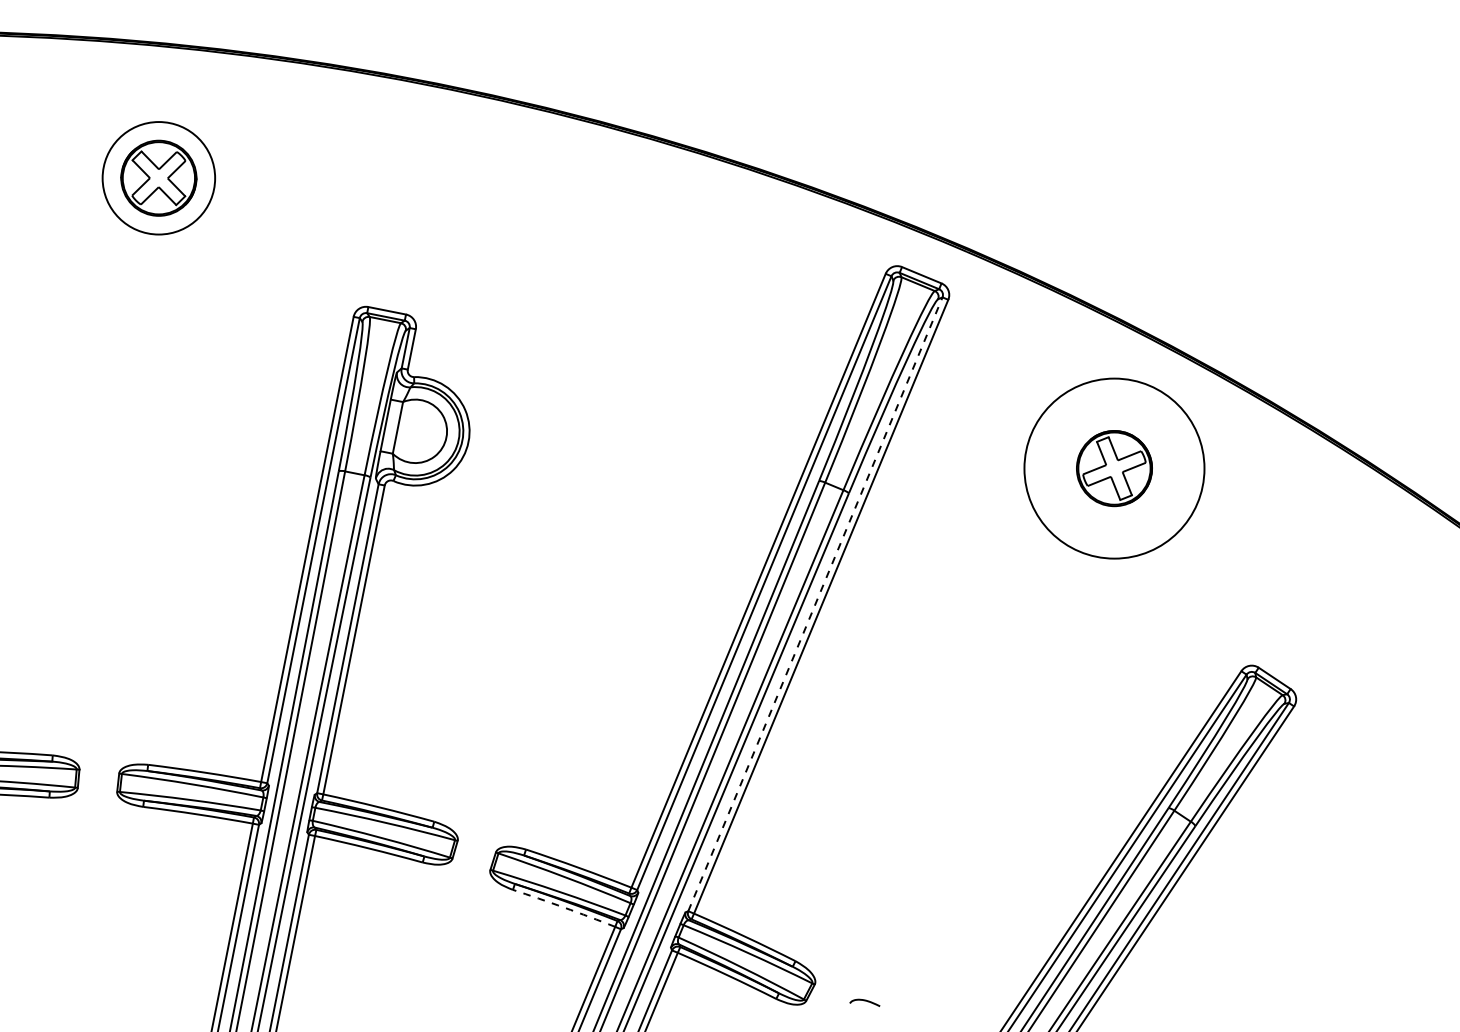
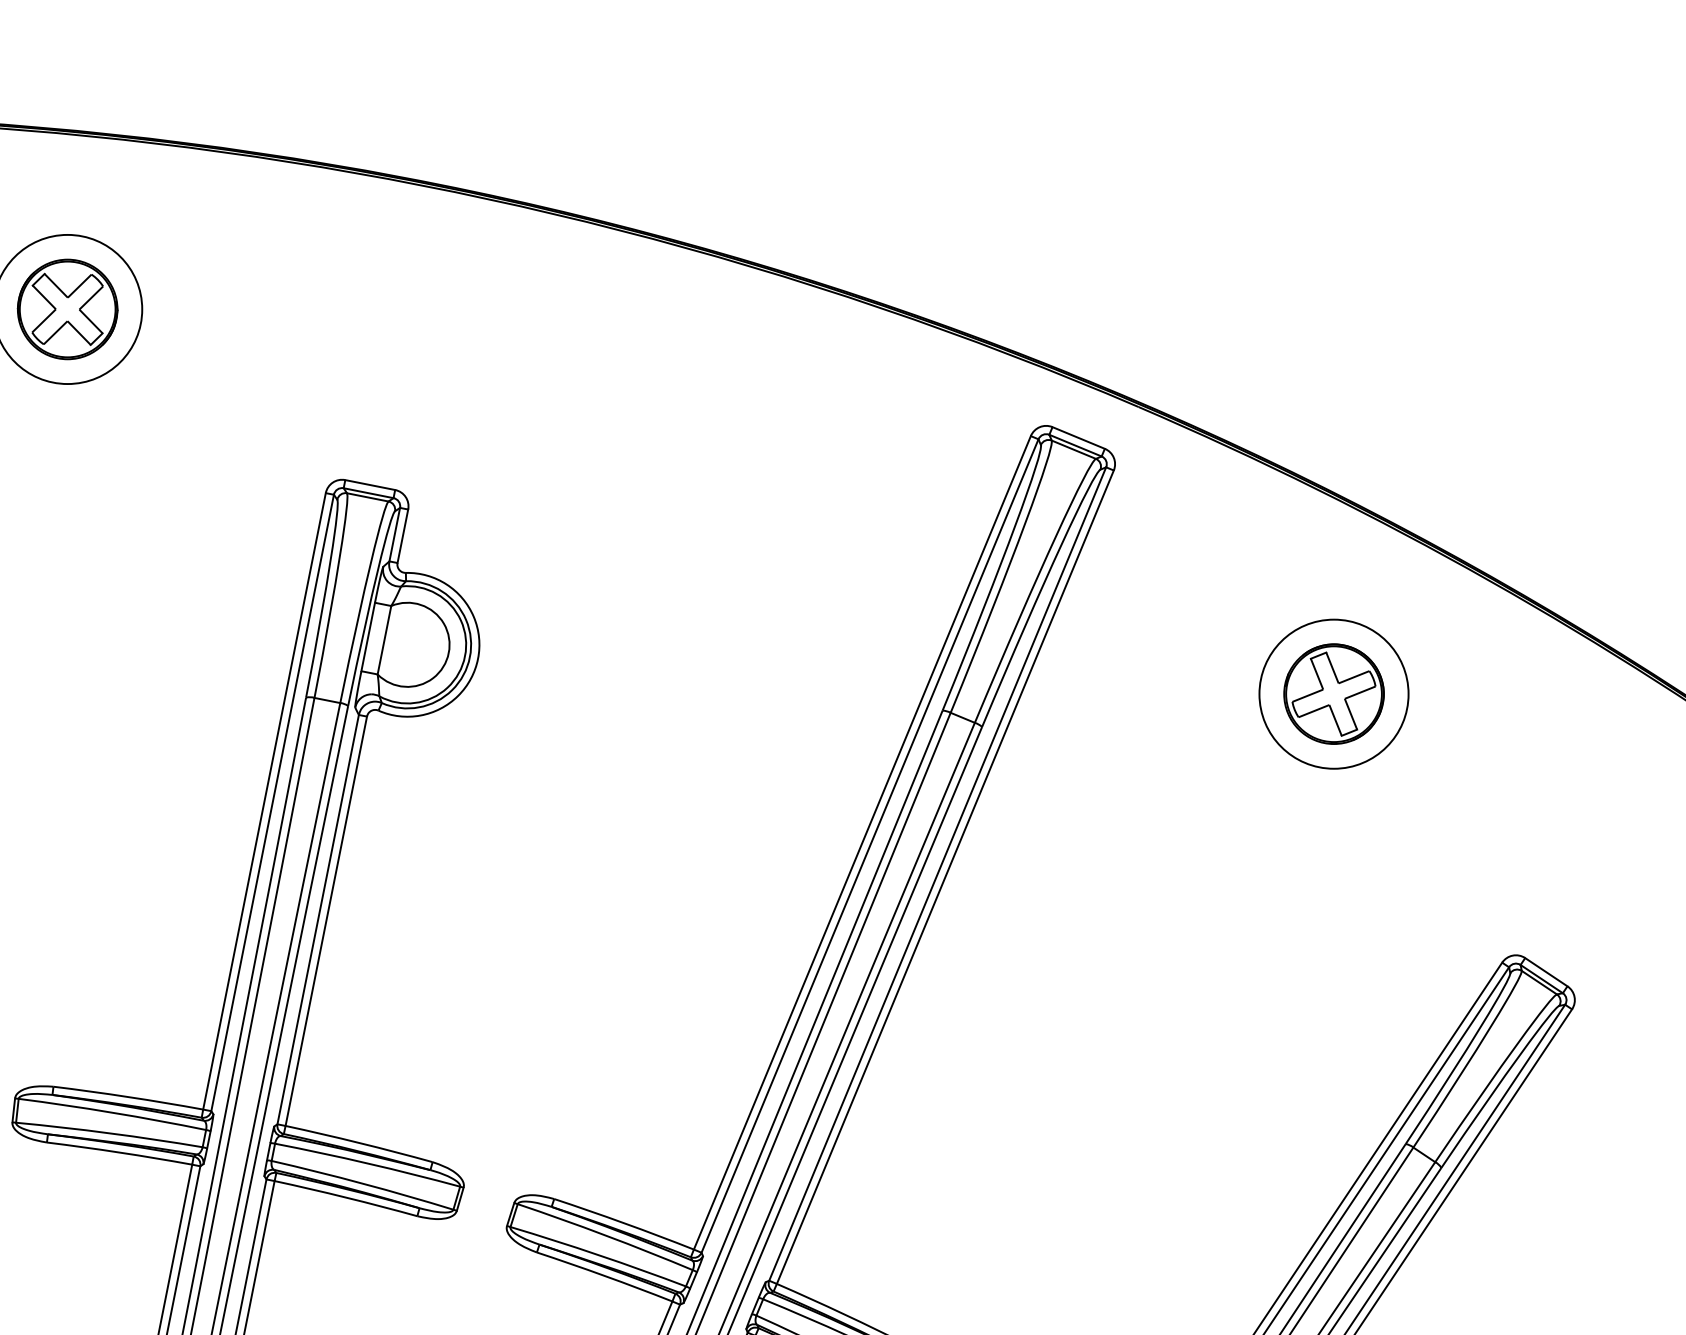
circle: (1114, 468) -> (1334, 694), size x0.62
line: (815, 603) -> (937, 872), dashed -> solid
arc: (564, 907) -> (605, 1275), dashed -> solid

